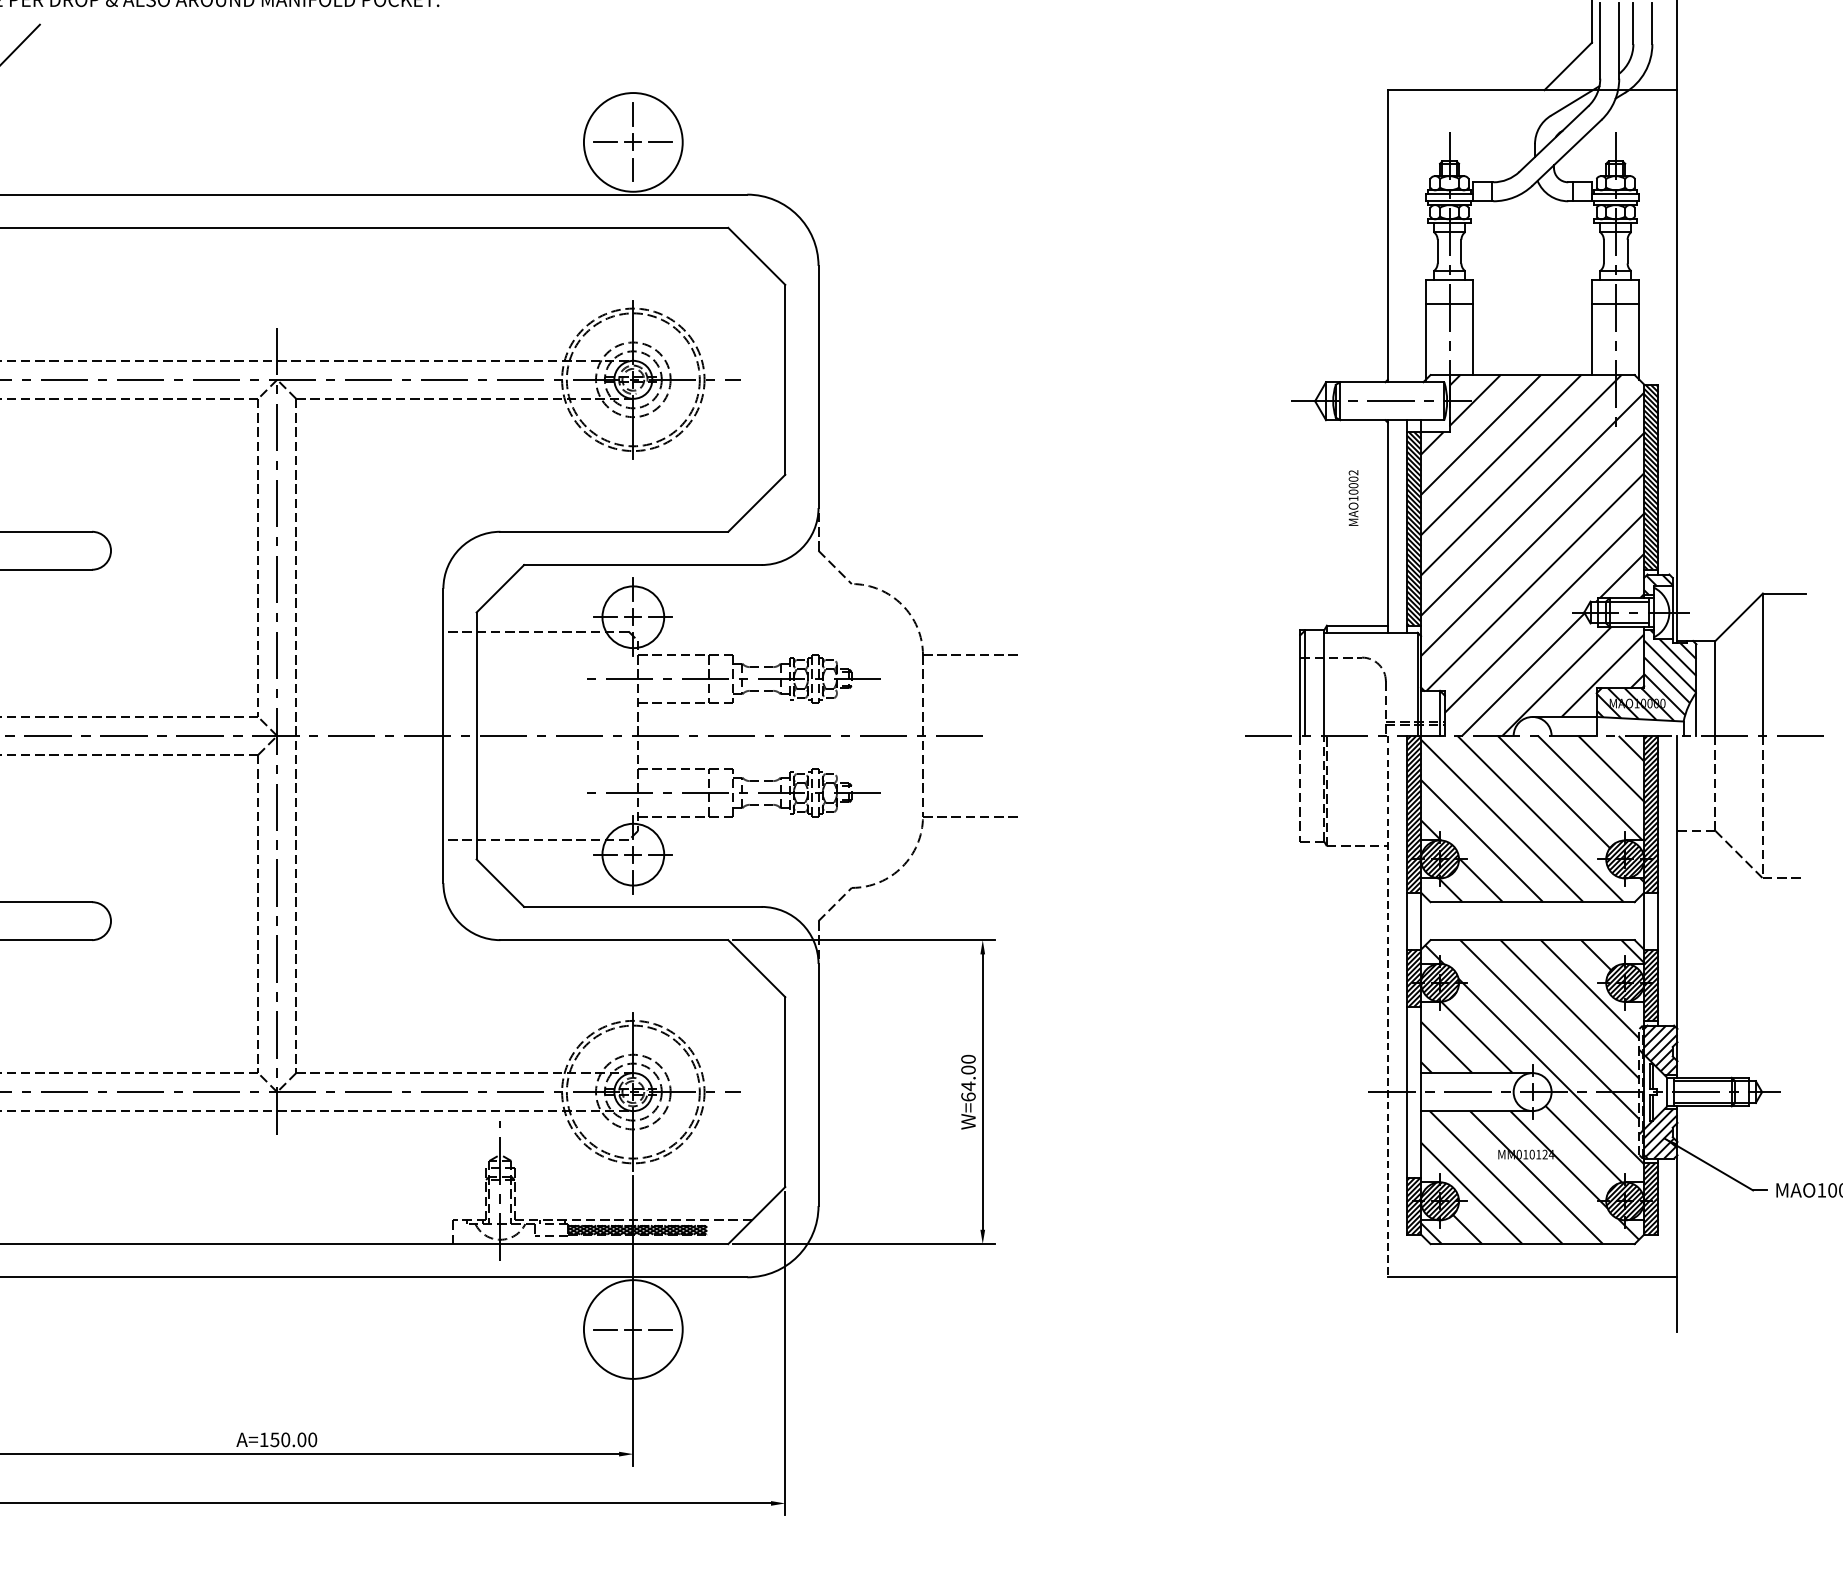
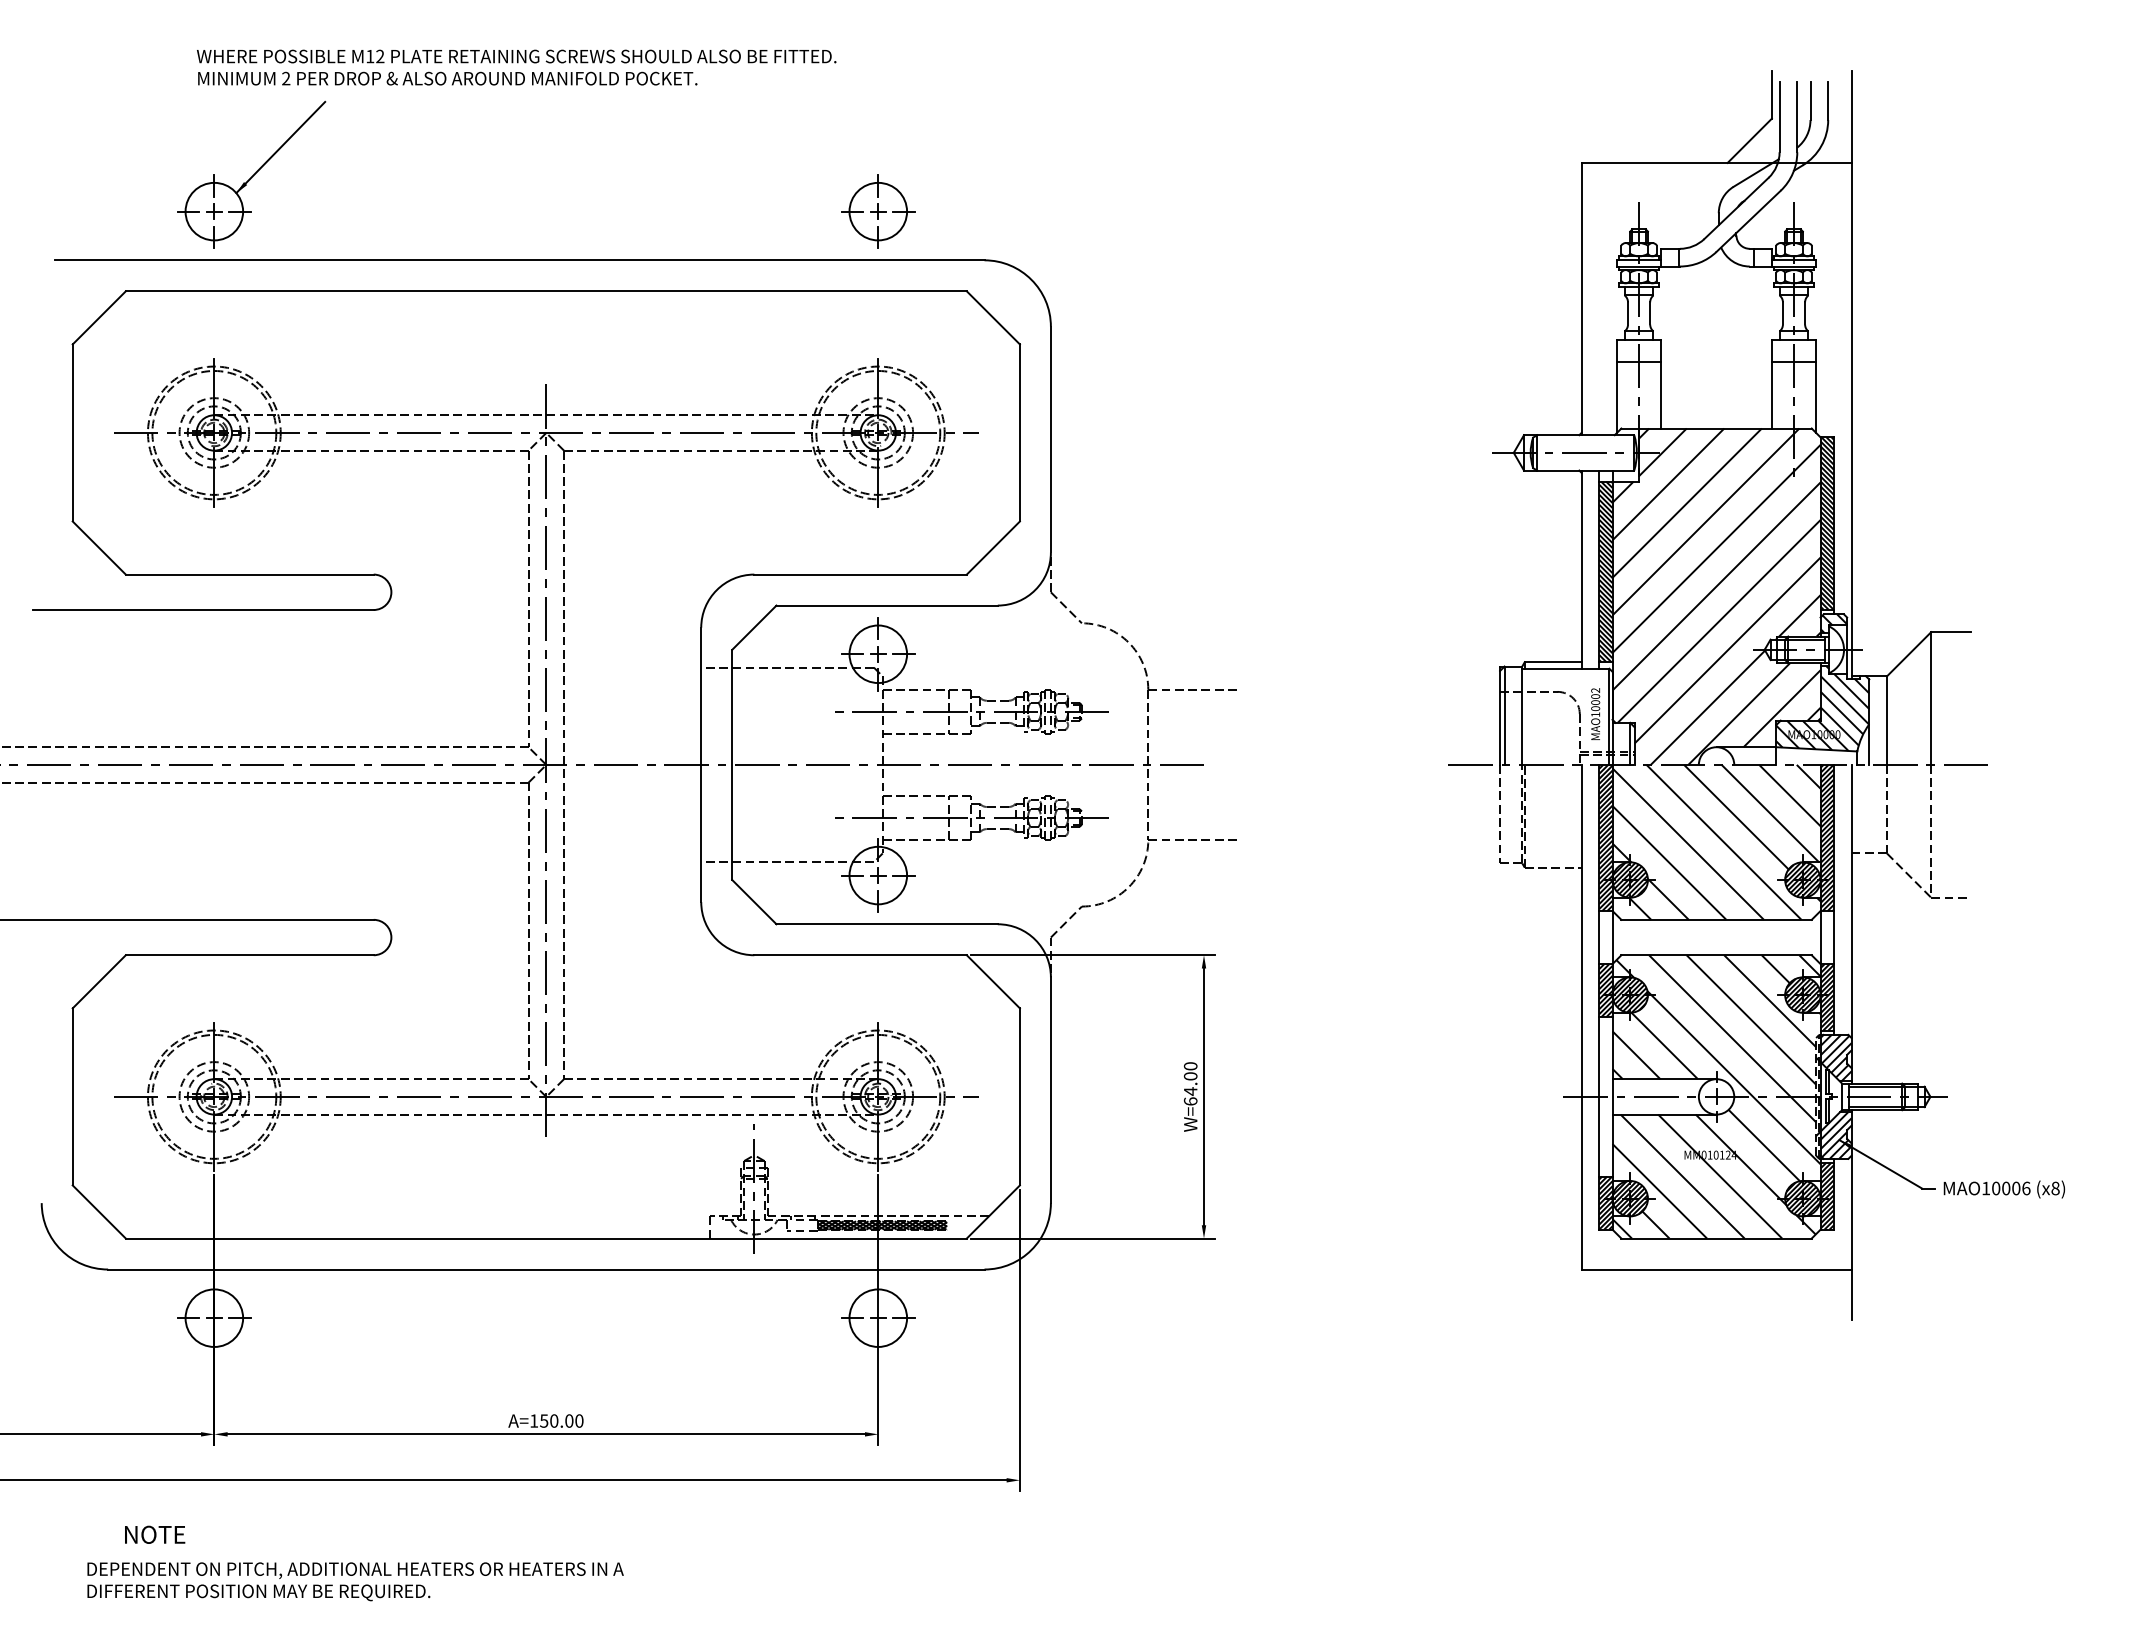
circle: (633, 142) -> (878, 211), size x0.62
text: (1353, 497) -> (1595, 713), moved
line: (1387, 1006) -> (1581, 1017), dashed -> solid
circle: (633, 1328) -> (878, 1317), size x0.62

